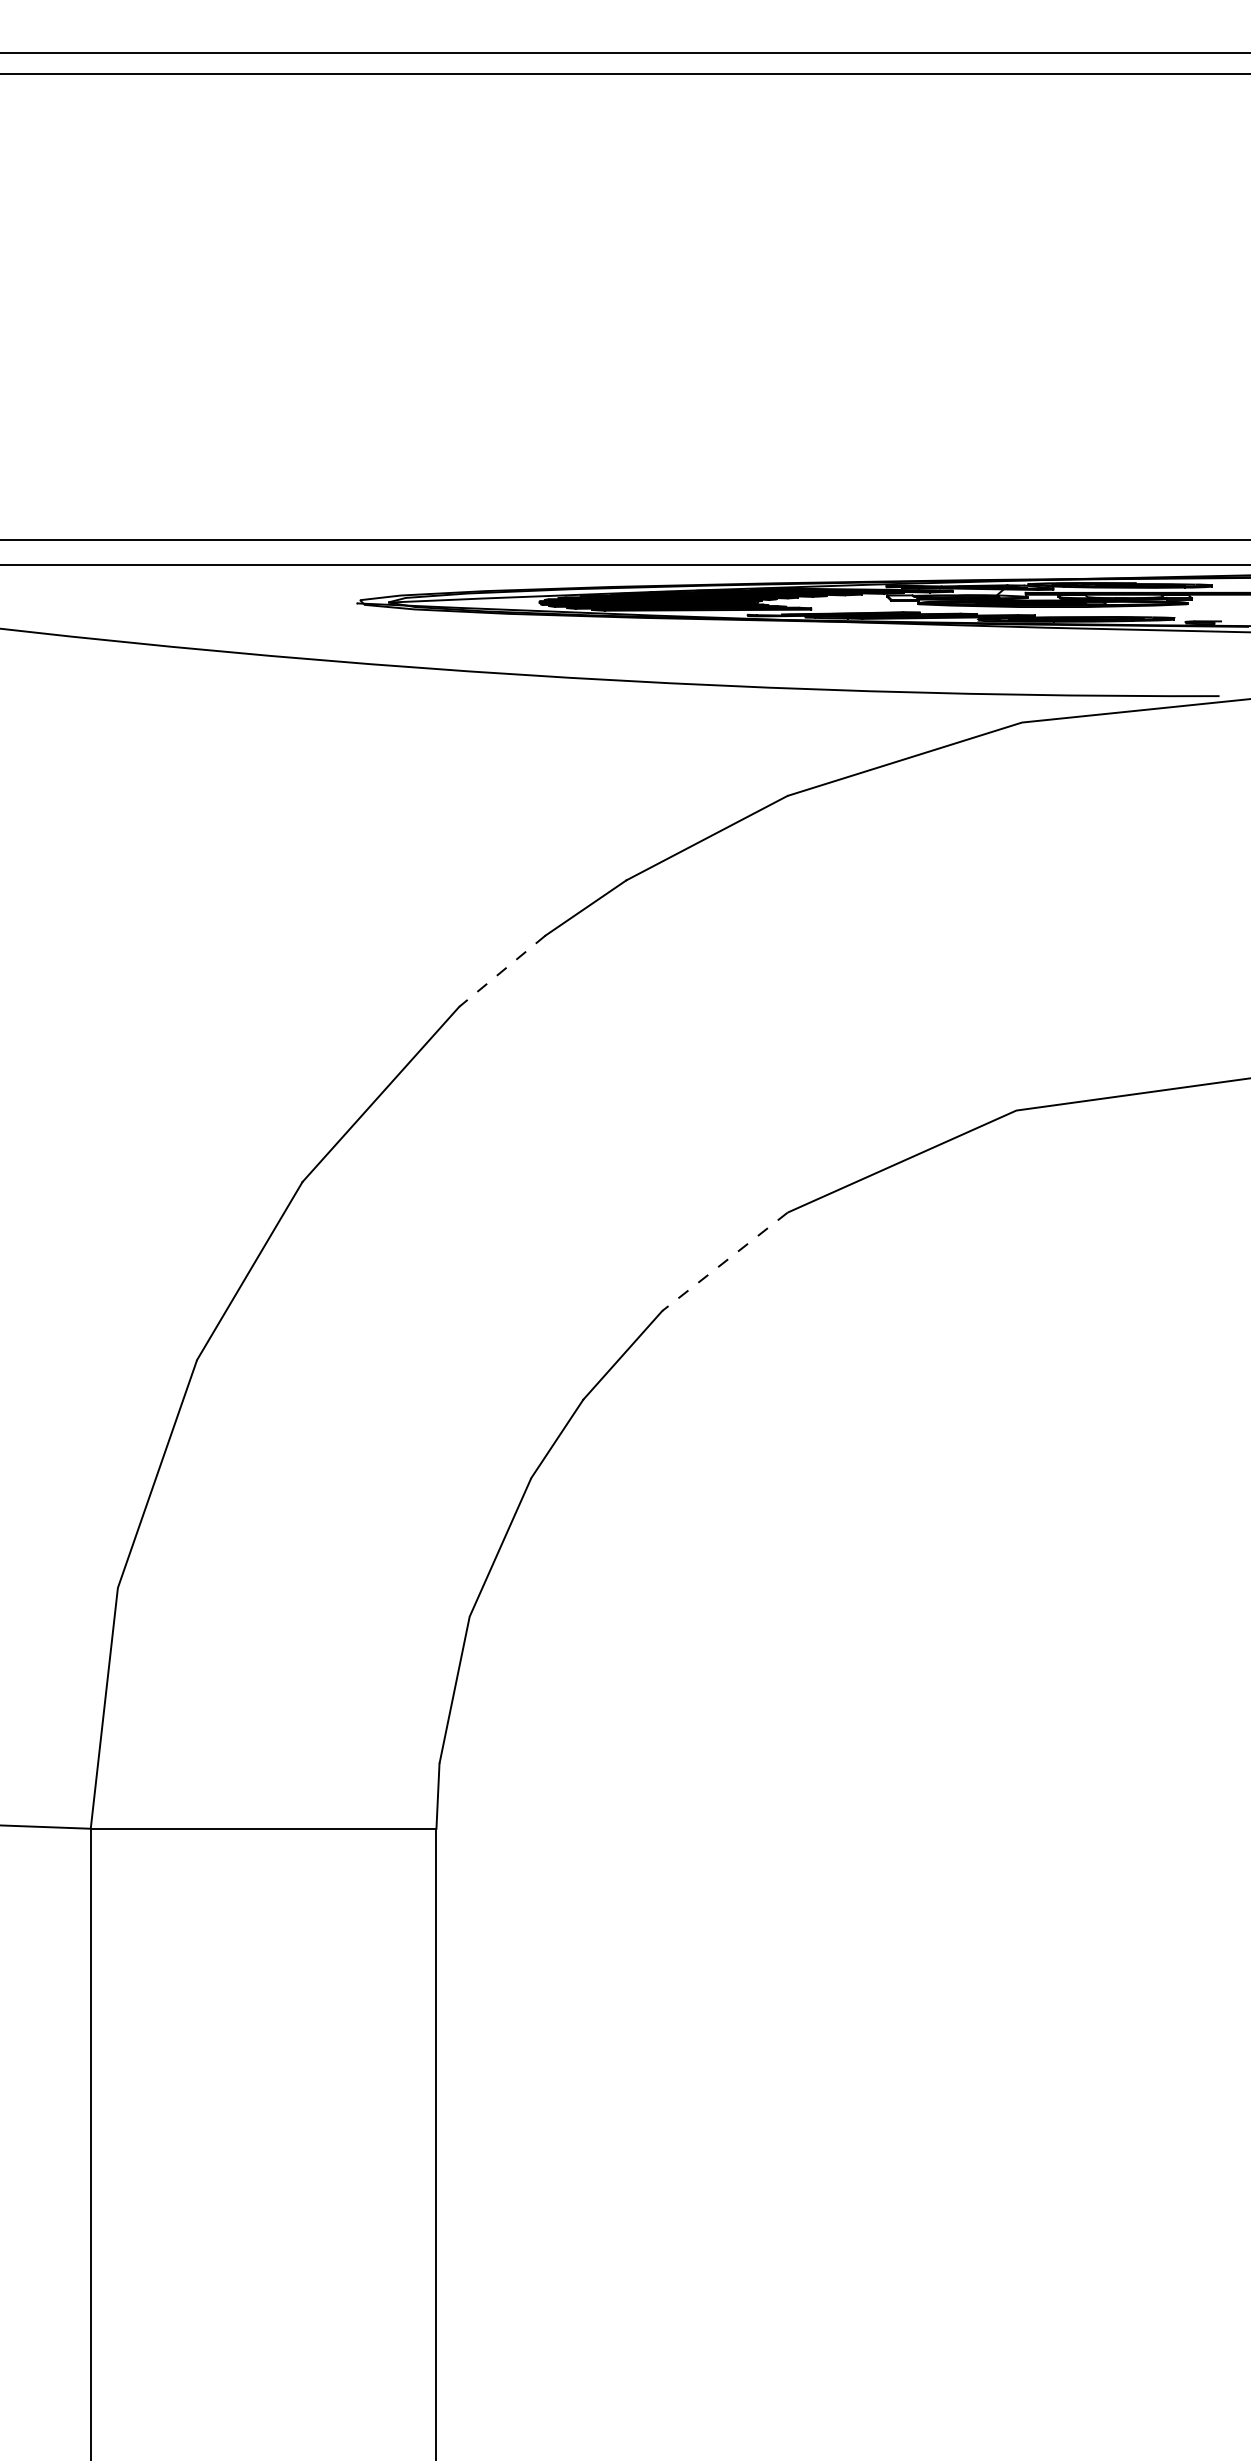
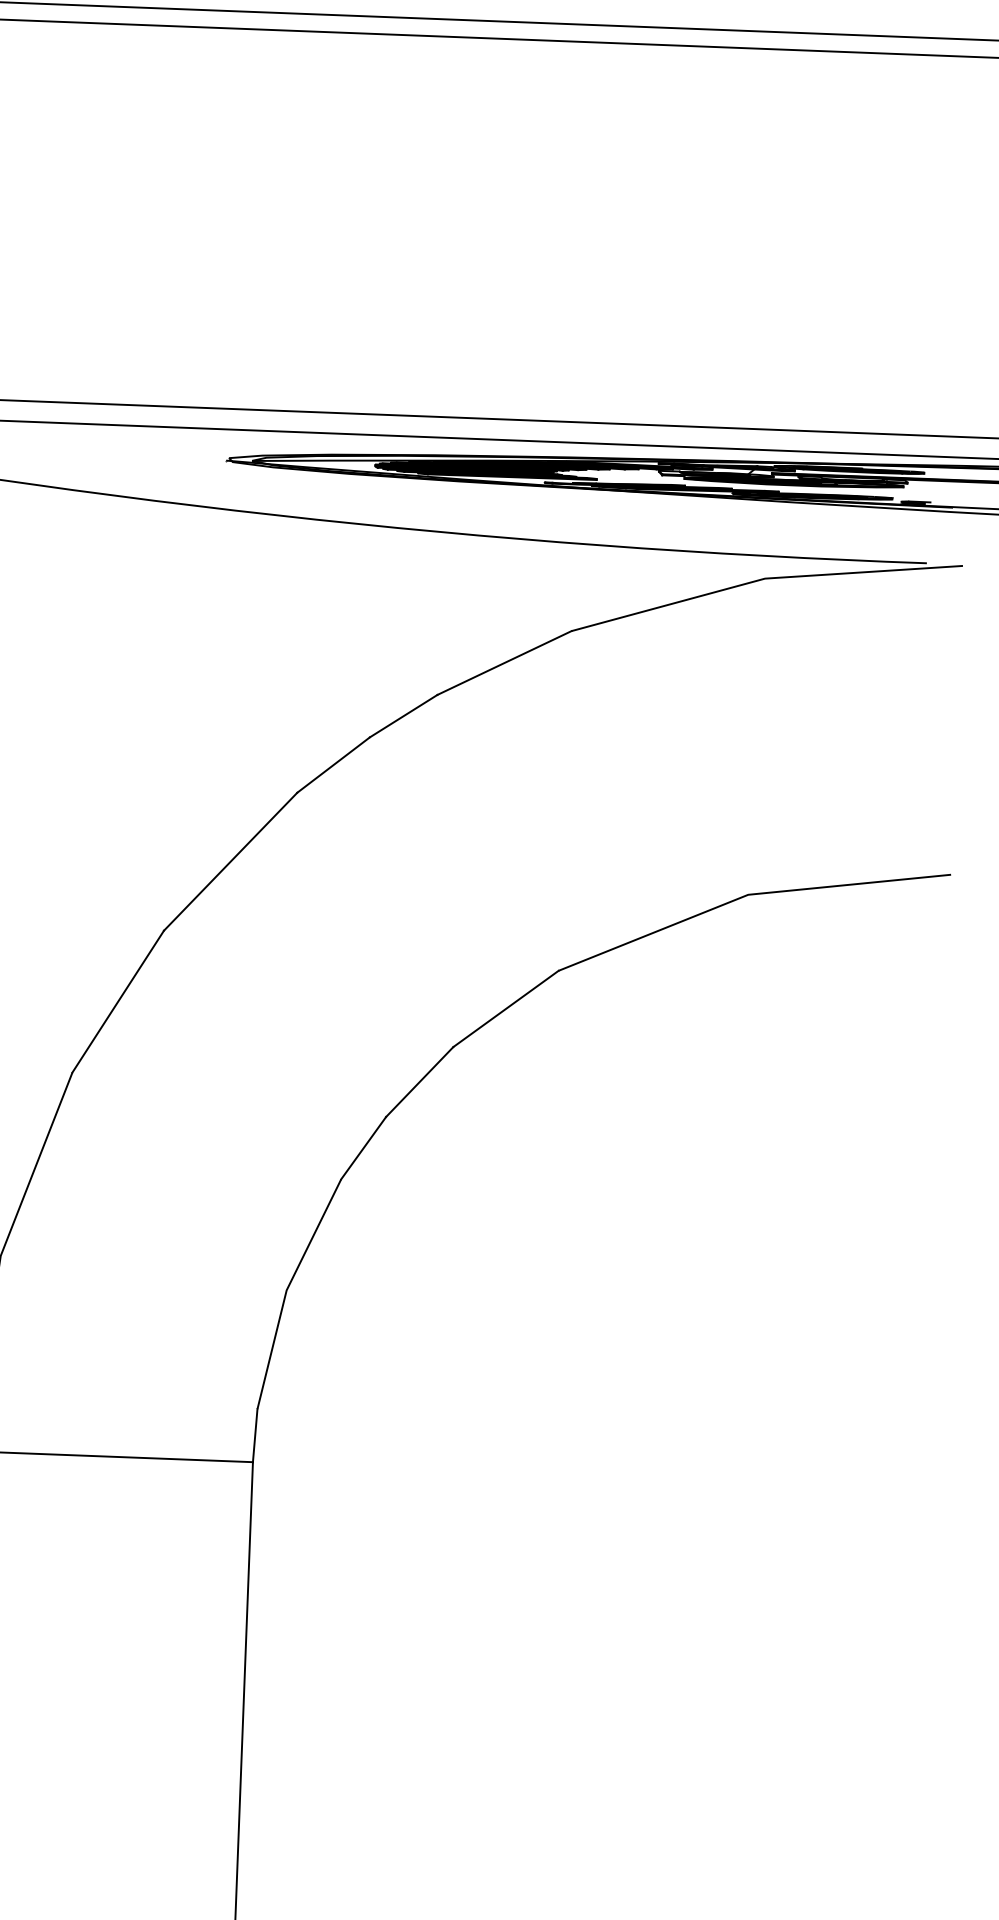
line: (502, 971) -> (333, 765), dashed -> solid
line: (725, 1261) -> (506, 1008), dashed -> solid

